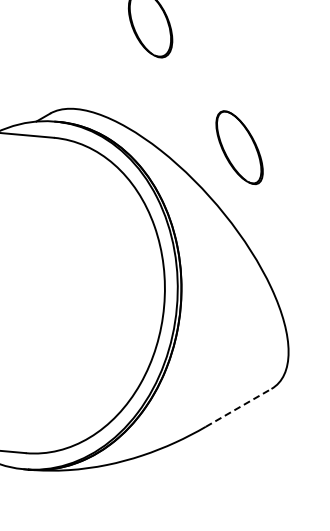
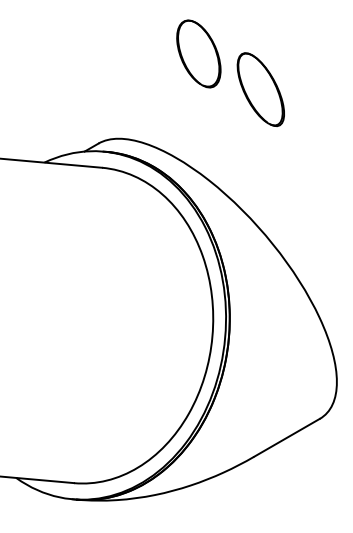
part: (239, 147) -> (260, 89), moved
line: (238, 407) -> (286, 437), dashed -> solid

